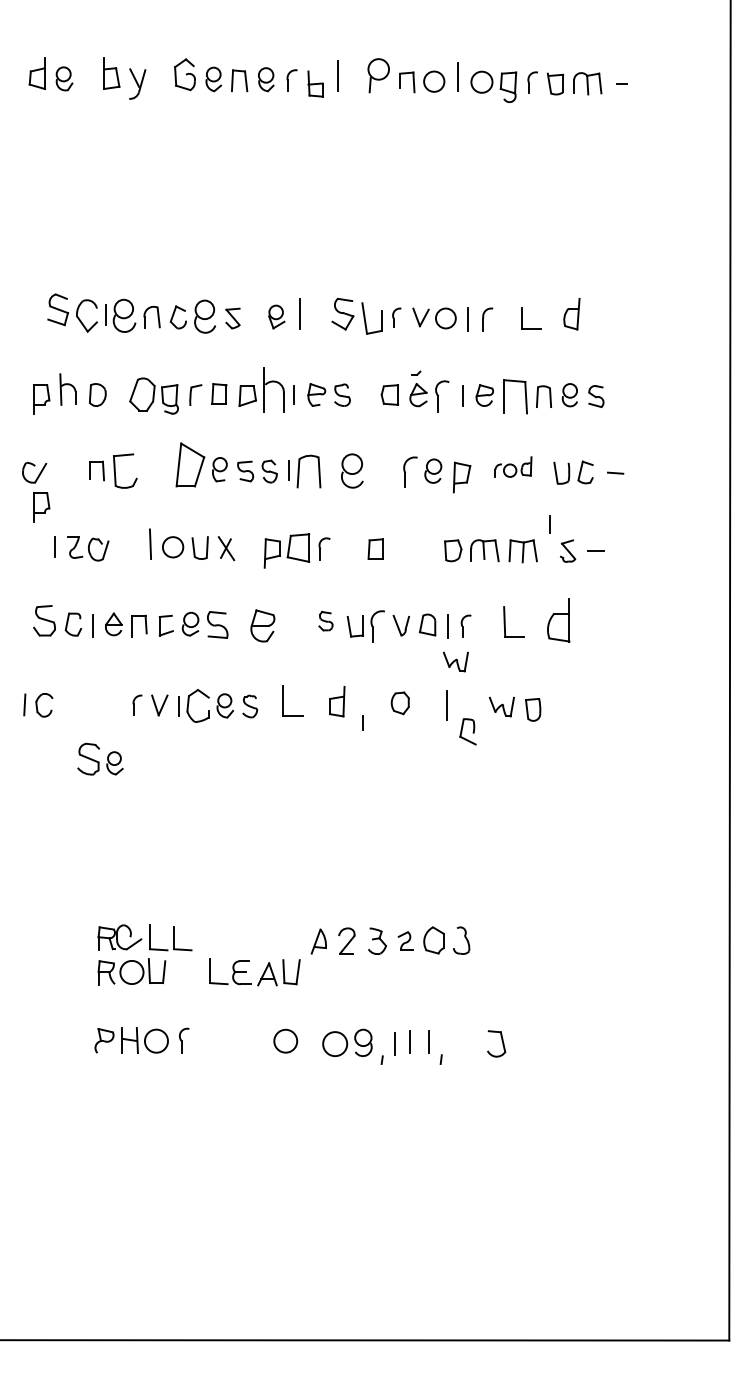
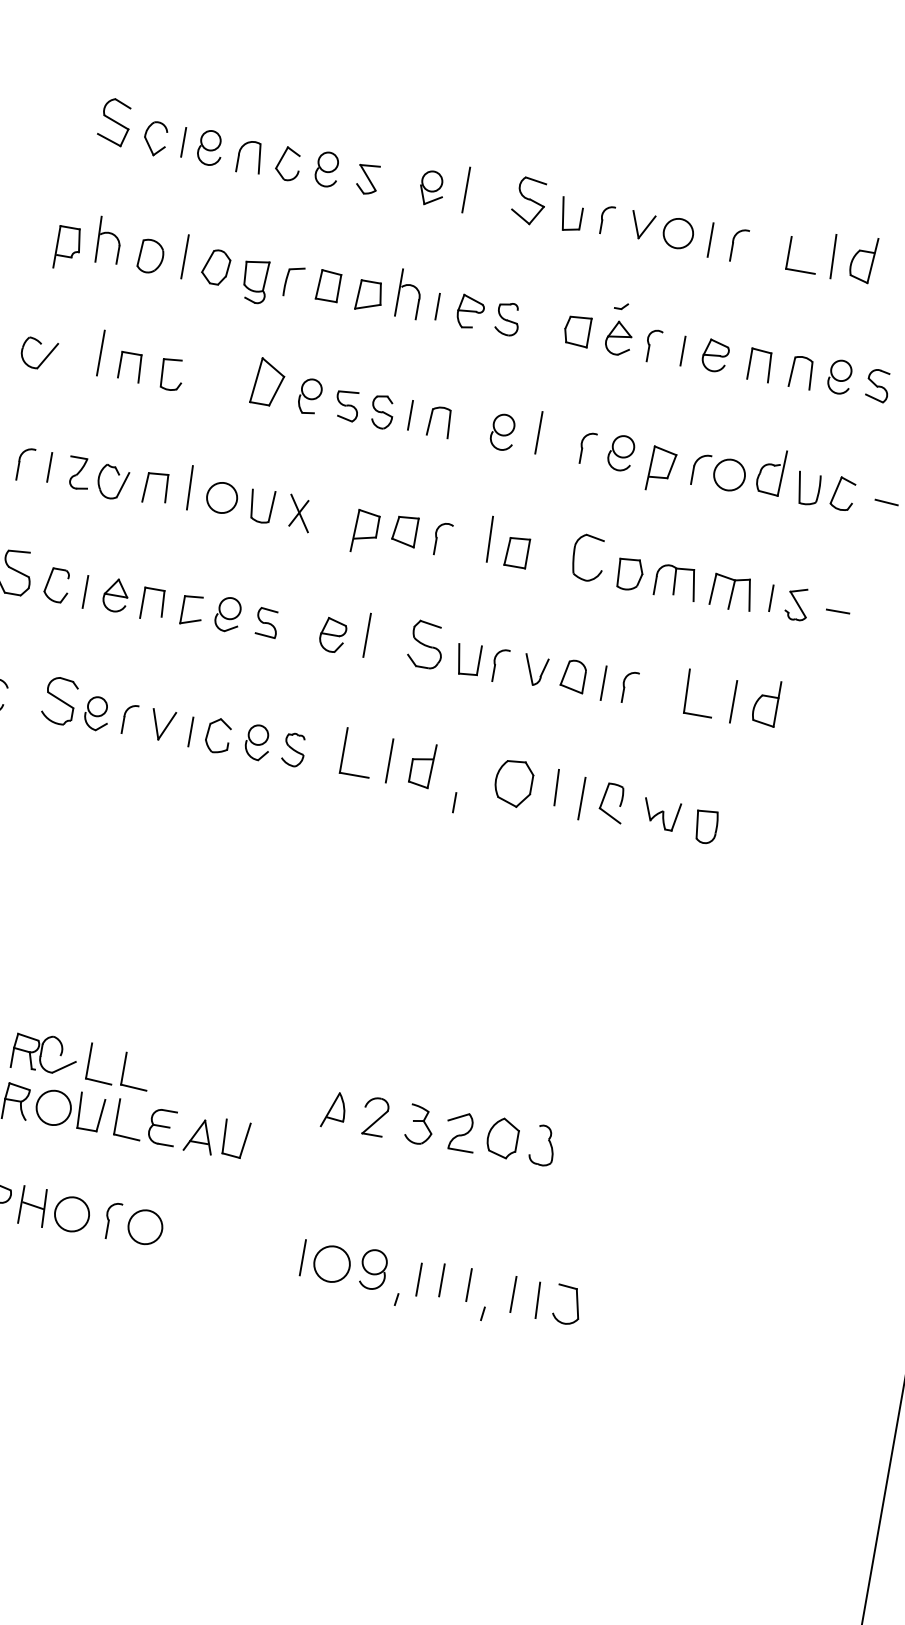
part: (124, 315) -> (210, 147), size x0.71
line: (551, 315) -> (833, 256), added
part: (87, 316) -> (155, 139), size x0.71
part: (204, 316) -> (326, 169), size x0.71
part: (372, 318) -> (571, 214), size x0.71
part: (274, 389) -> (410, 293), size x0.71
line: (120, 390) -> (185, 255), added
part: (141, 394) -> (214, 266), size x0.71
part: (442, 395) -> (653, 345), size x0.71
part: (515, 396) -> (760, 365), size x0.62
line: (75, 464) -> (100, 352), added
part: (190, 464) -> (268, 381), size x0.71
line: (376, 466) -> (539, 431), added
part: (513, 466) -> (739, 466), size x1.67
part: (125, 470) -> (172, 373), size x0.62
part: (351, 470) -> (501, 431), size x0.71
part: (308, 471) -> (438, 421), size x0.62
part: (410, 471) -> (587, 447), size x0.71
part: (41, 507) -> (40, 406), removed
line: (549, 524) -> (770, 598), moved
line: (355, 543) -> (489, 538), added
part: (38, 547) -> (25, 463), added
part: (298, 547) -> (405, 530), size x0.71
part: (127, 548) -> (155, 488), added
part: (415, 548) -> (575, 561), added
part: (325, 620) -> (425, 643), size x1.67
part: (558, 620) -> (765, 702), size x0.71
line: (285, 621) -> (367, 634), added
line: (536, 623) -> (732, 701), added
part: (217, 625) -> (266, 623), size x0.71
part: (262, 625) -> (332, 634), size x0.71
part: (377, 626) -> (500, 665), size x0.71
part: (455, 661) -> (605, 736), removed
line: (428, 701) -> (555, 788), added
line: (315, 702) -> (390, 760), added
part: (400, 703) -> (514, 783), size x1.43
part: (197, 705) -> (217, 735), size x0.71
part: (467, 731) -> (611, 802), moved
part: (100, 758) -> (77, 703), moved
part: (405, 940) -> (461, 1130), size x1.43
part: (246, 972) -> (169, 1128), moved
circle: (285, 1040) -> (145, 1226), moved
line: (315, 1043) -> (303, 1258), added
line: (459, 1043) -> (513, 1294), added
line: (475, 1044) -> (536, 1300), added

